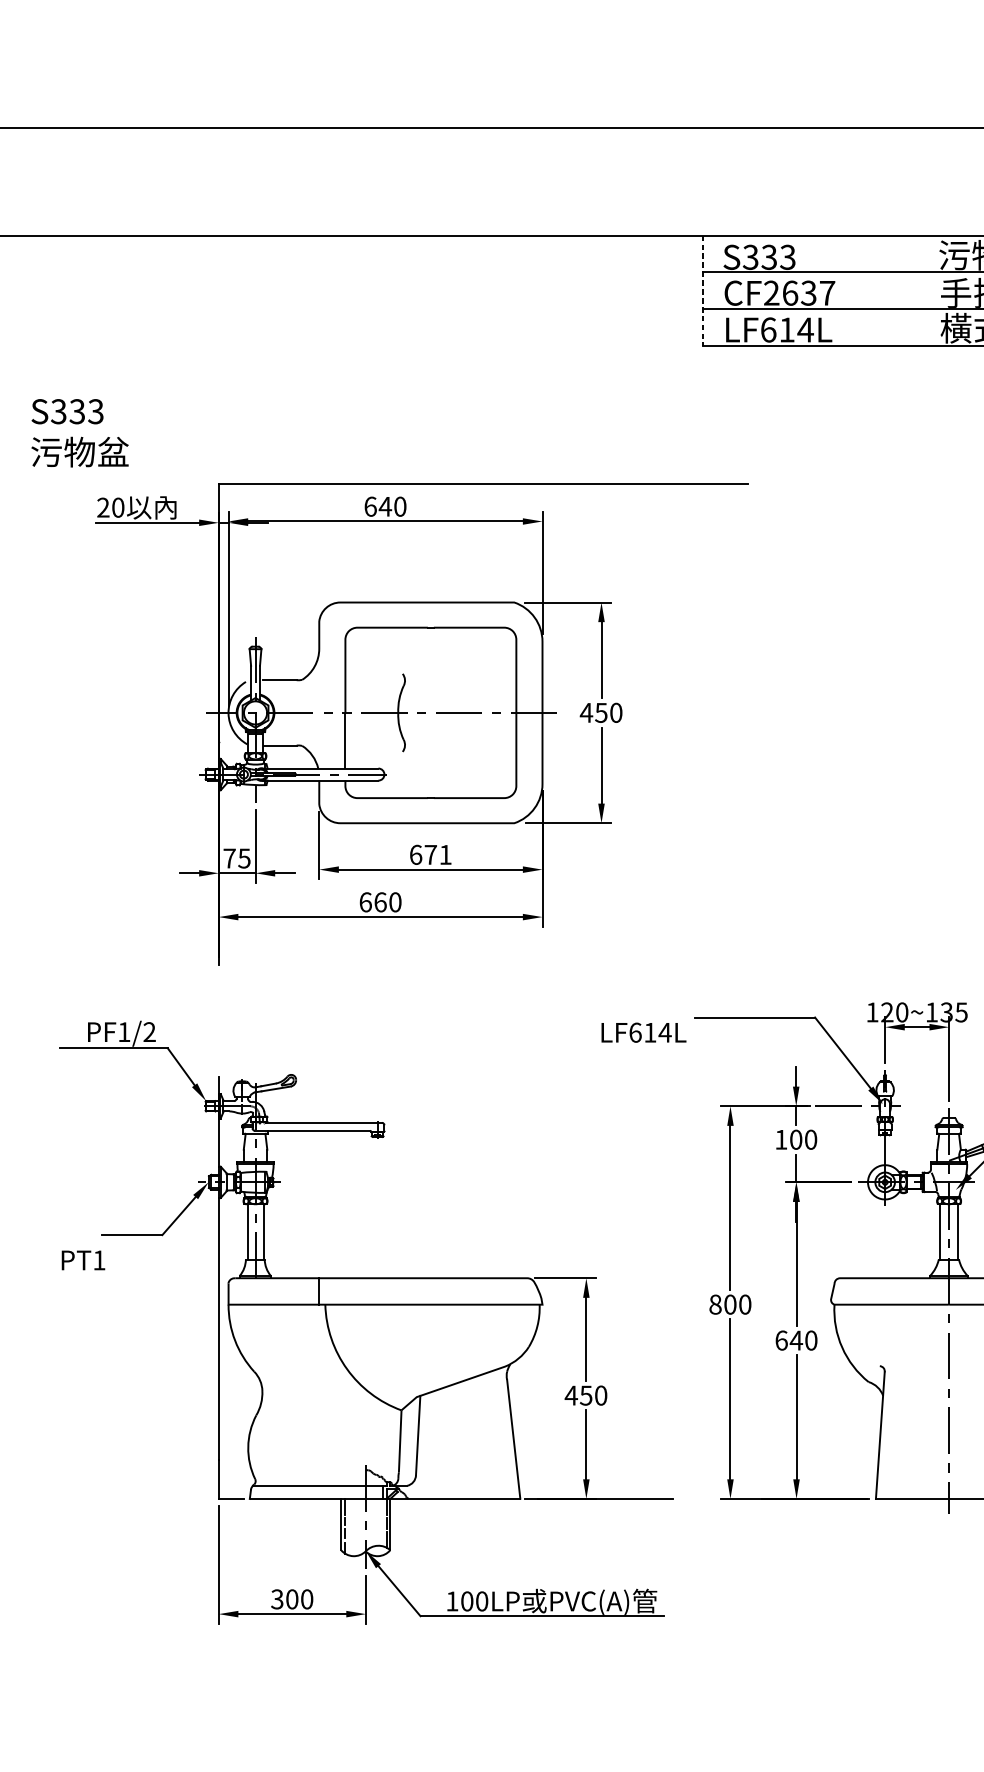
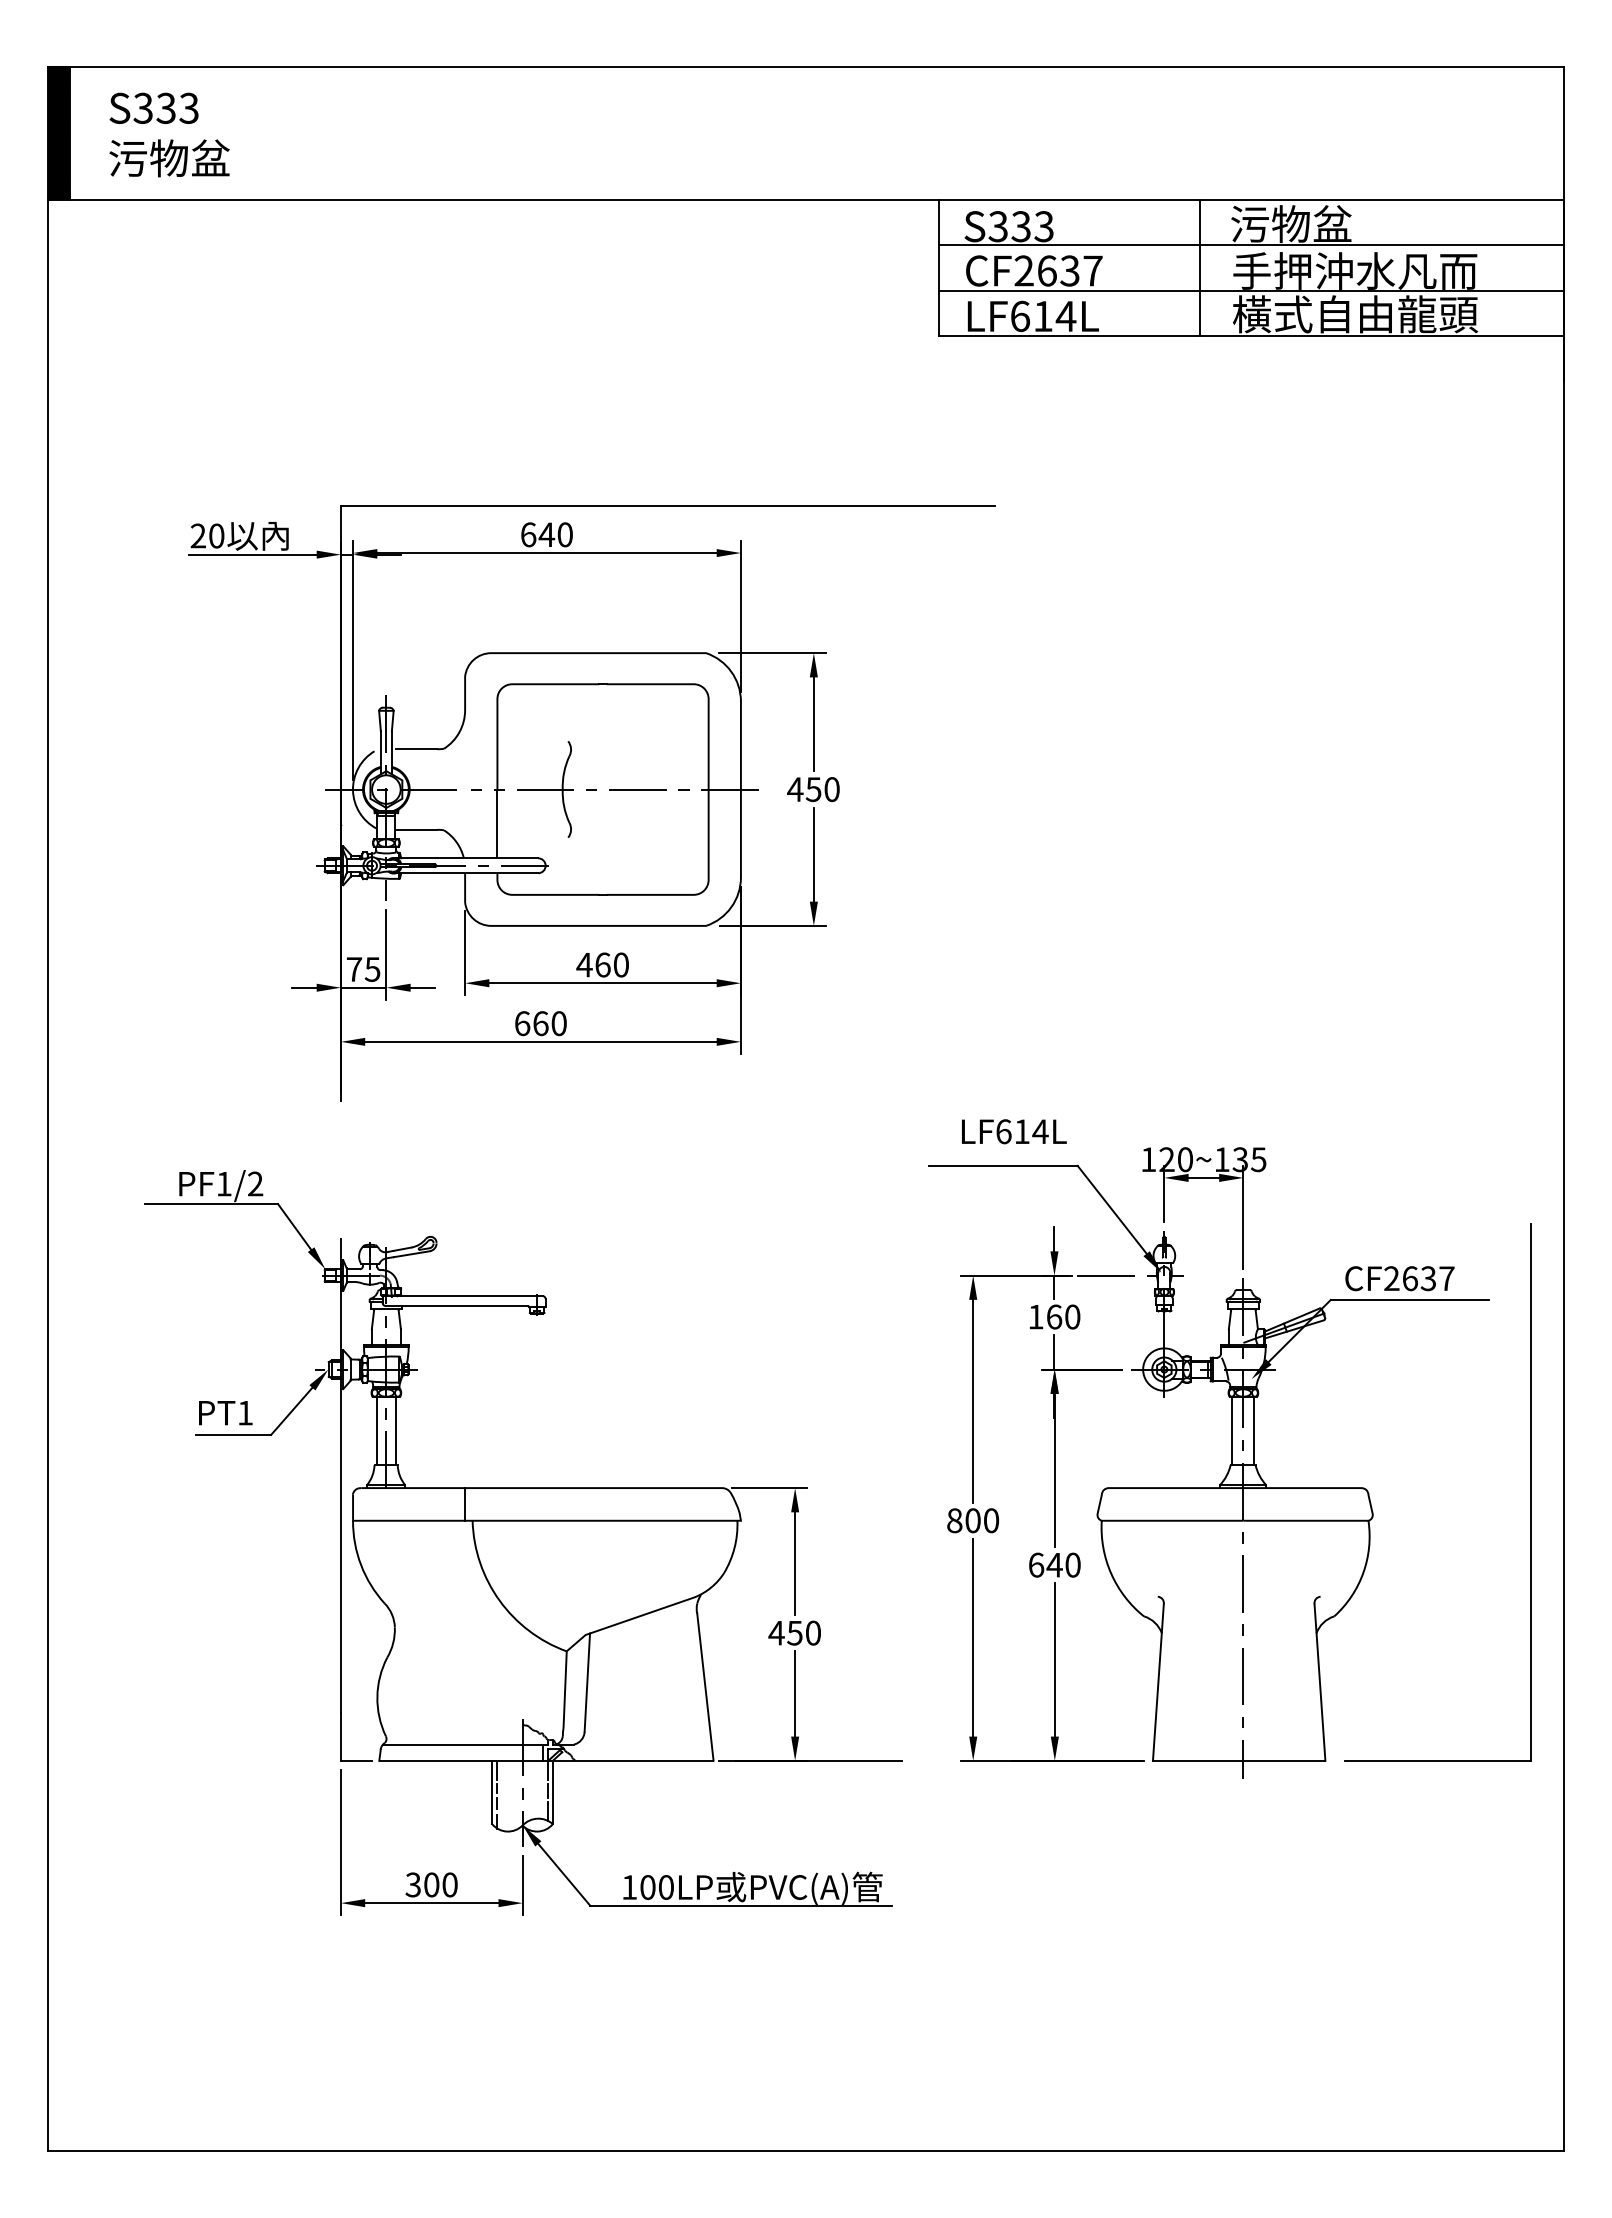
line: (913, 290) -> (1199, 267), added
line: (703, 291) -> (939, 268), dashed -> solid
text: (80, 432) -> (169, 134), moved
text: (430, 854) -> (602, 964), 671 -> 460
text: (644, 1032) -> (1014, 1131), moved
text: (796, 1139) -> (1054, 1316), 100 -> 160
text: (83, 1260) -> (225, 1413), moved

